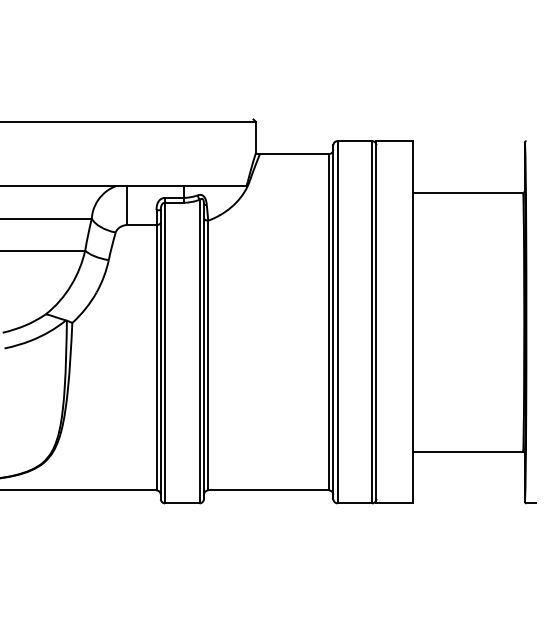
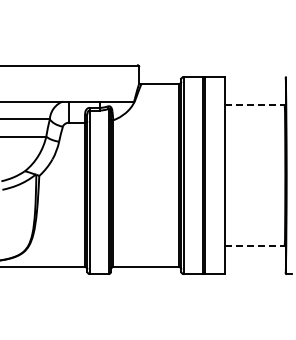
line: (469, 193) -> (255, 105), solid -> dashed
line: (469, 452) -> (255, 246), solid -> dashed

